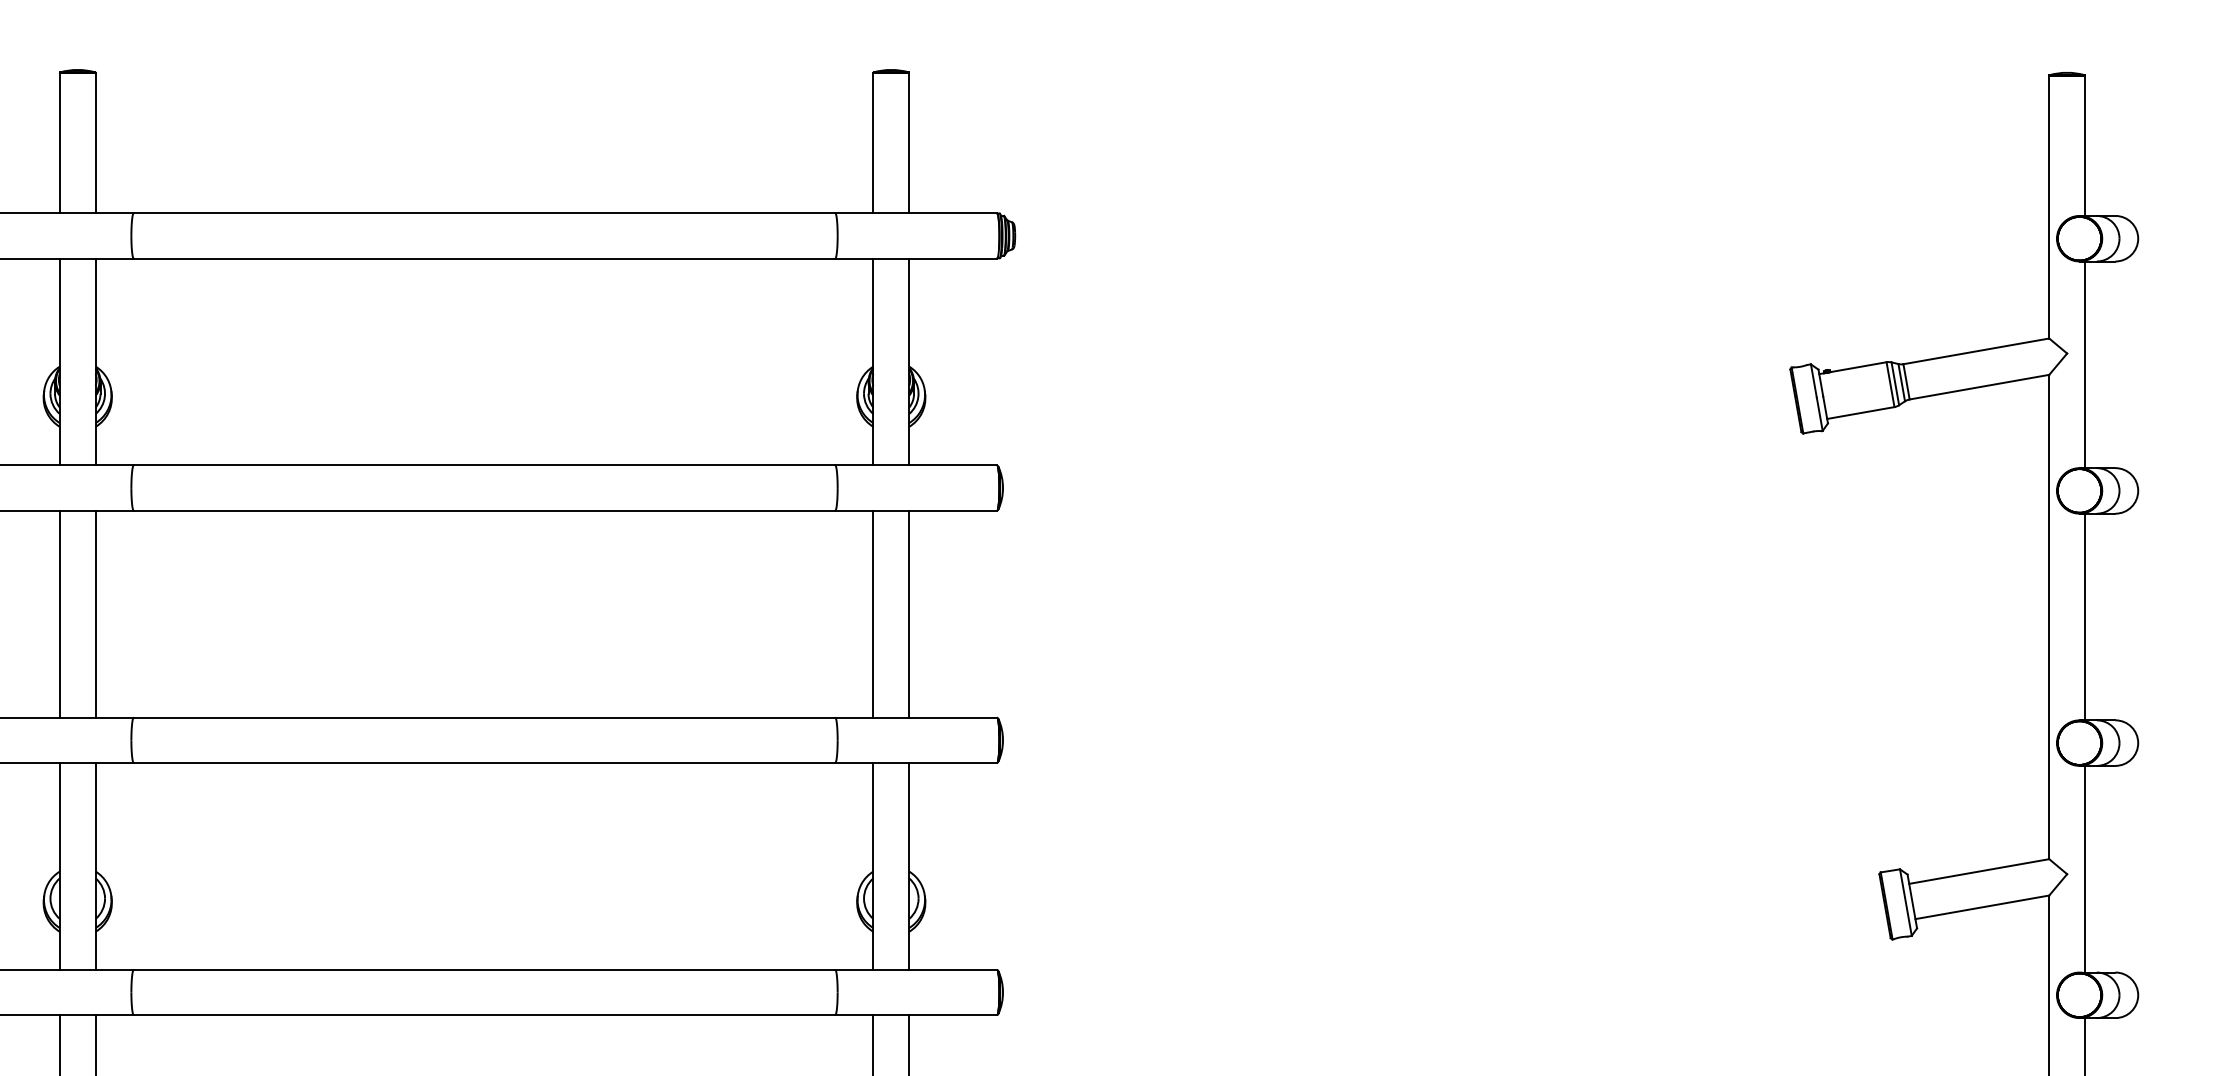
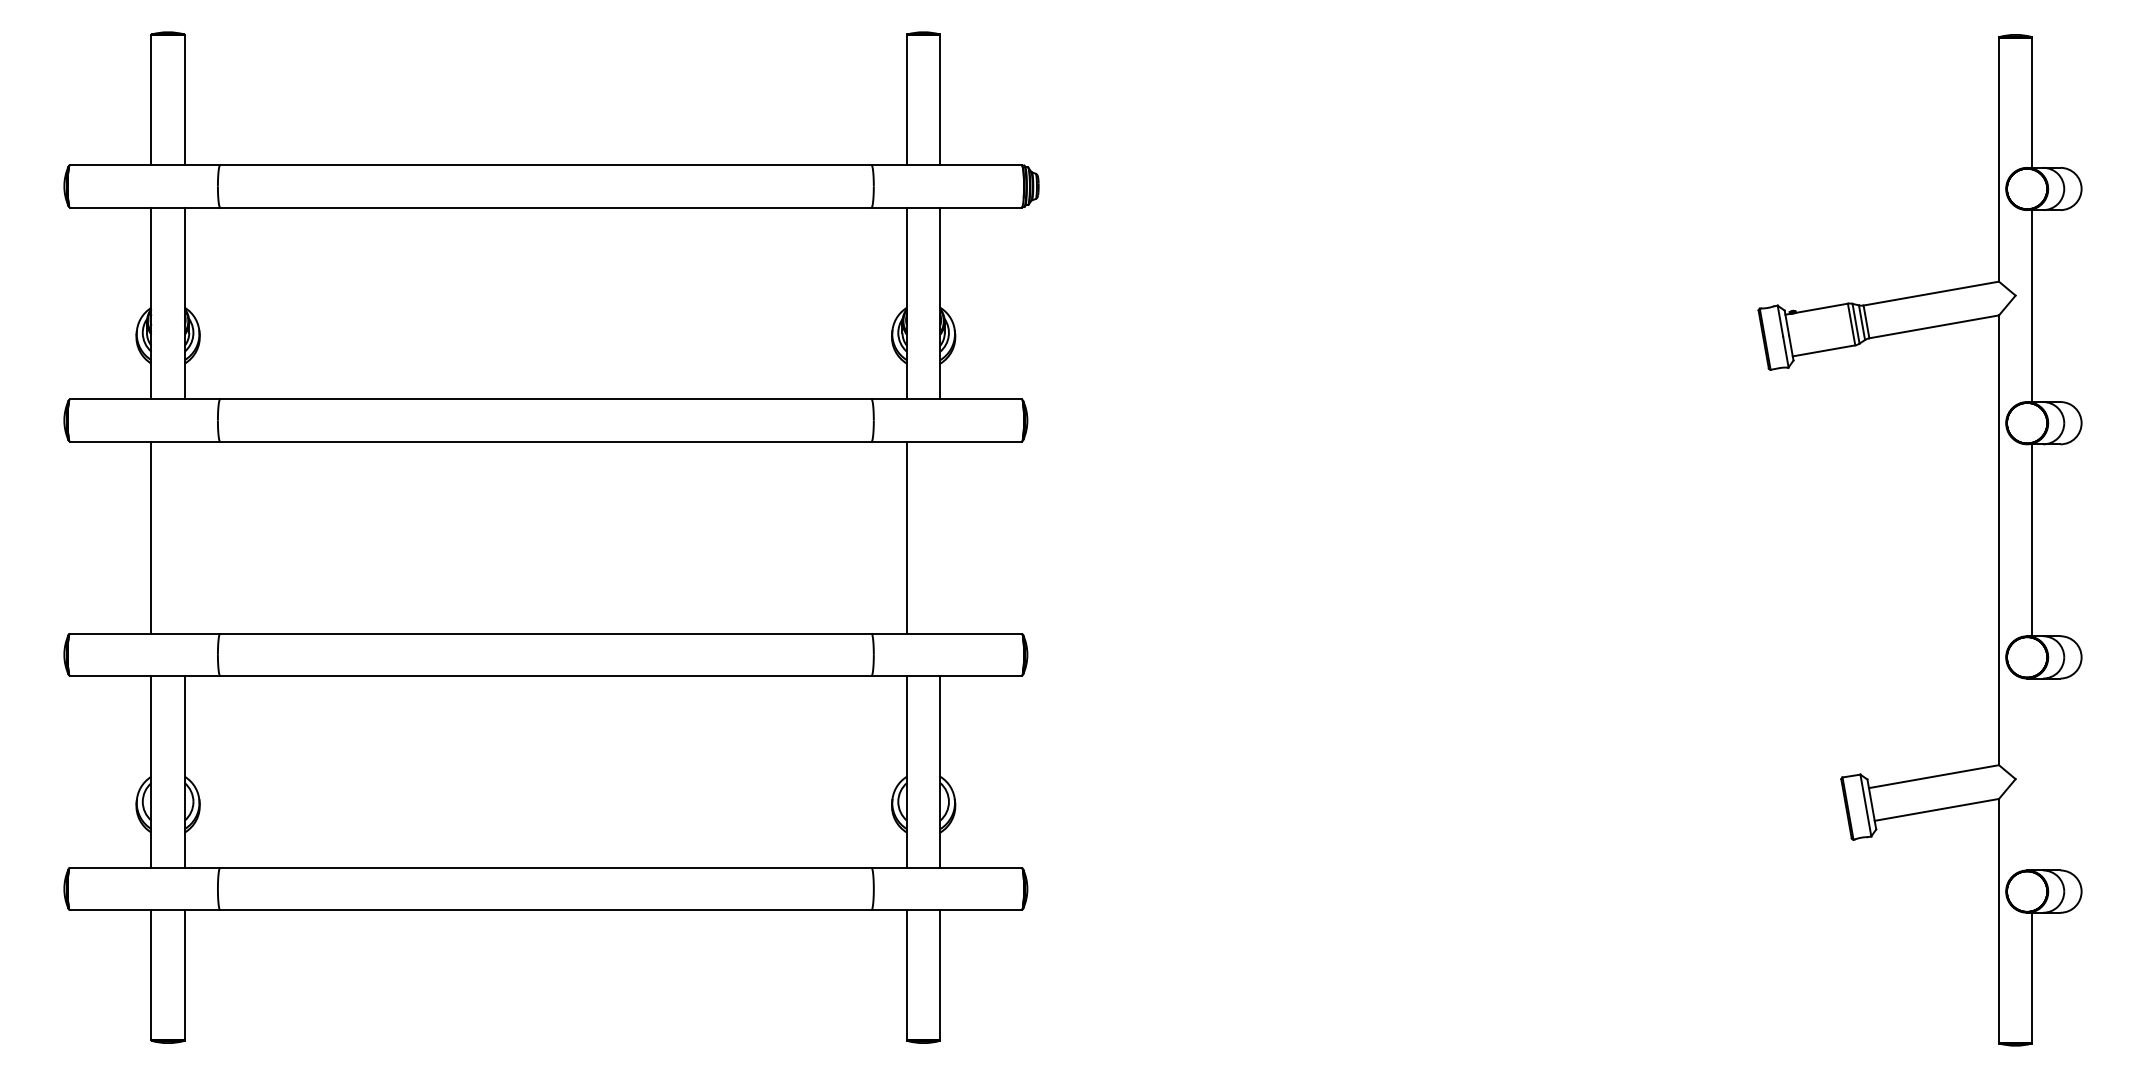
line: (95, 614) -> (184, 537), removed
line: (909, 614) -> (940, 537), removed
line: (2085, 869) -> (2032, 774), removed

